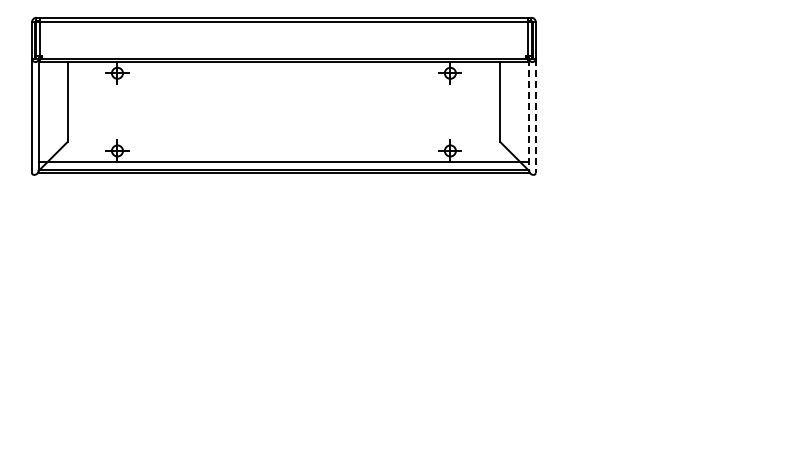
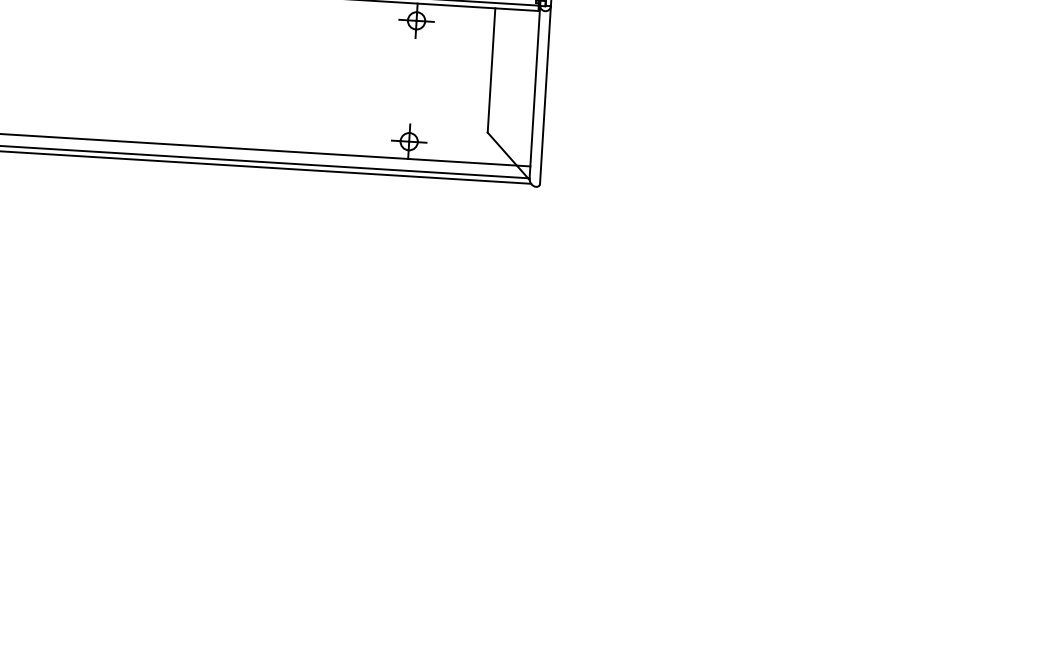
line: (528, 114) -> (534, 92), dashed -> solid
line: (535, 116) -> (544, 96), dashed -> solid

